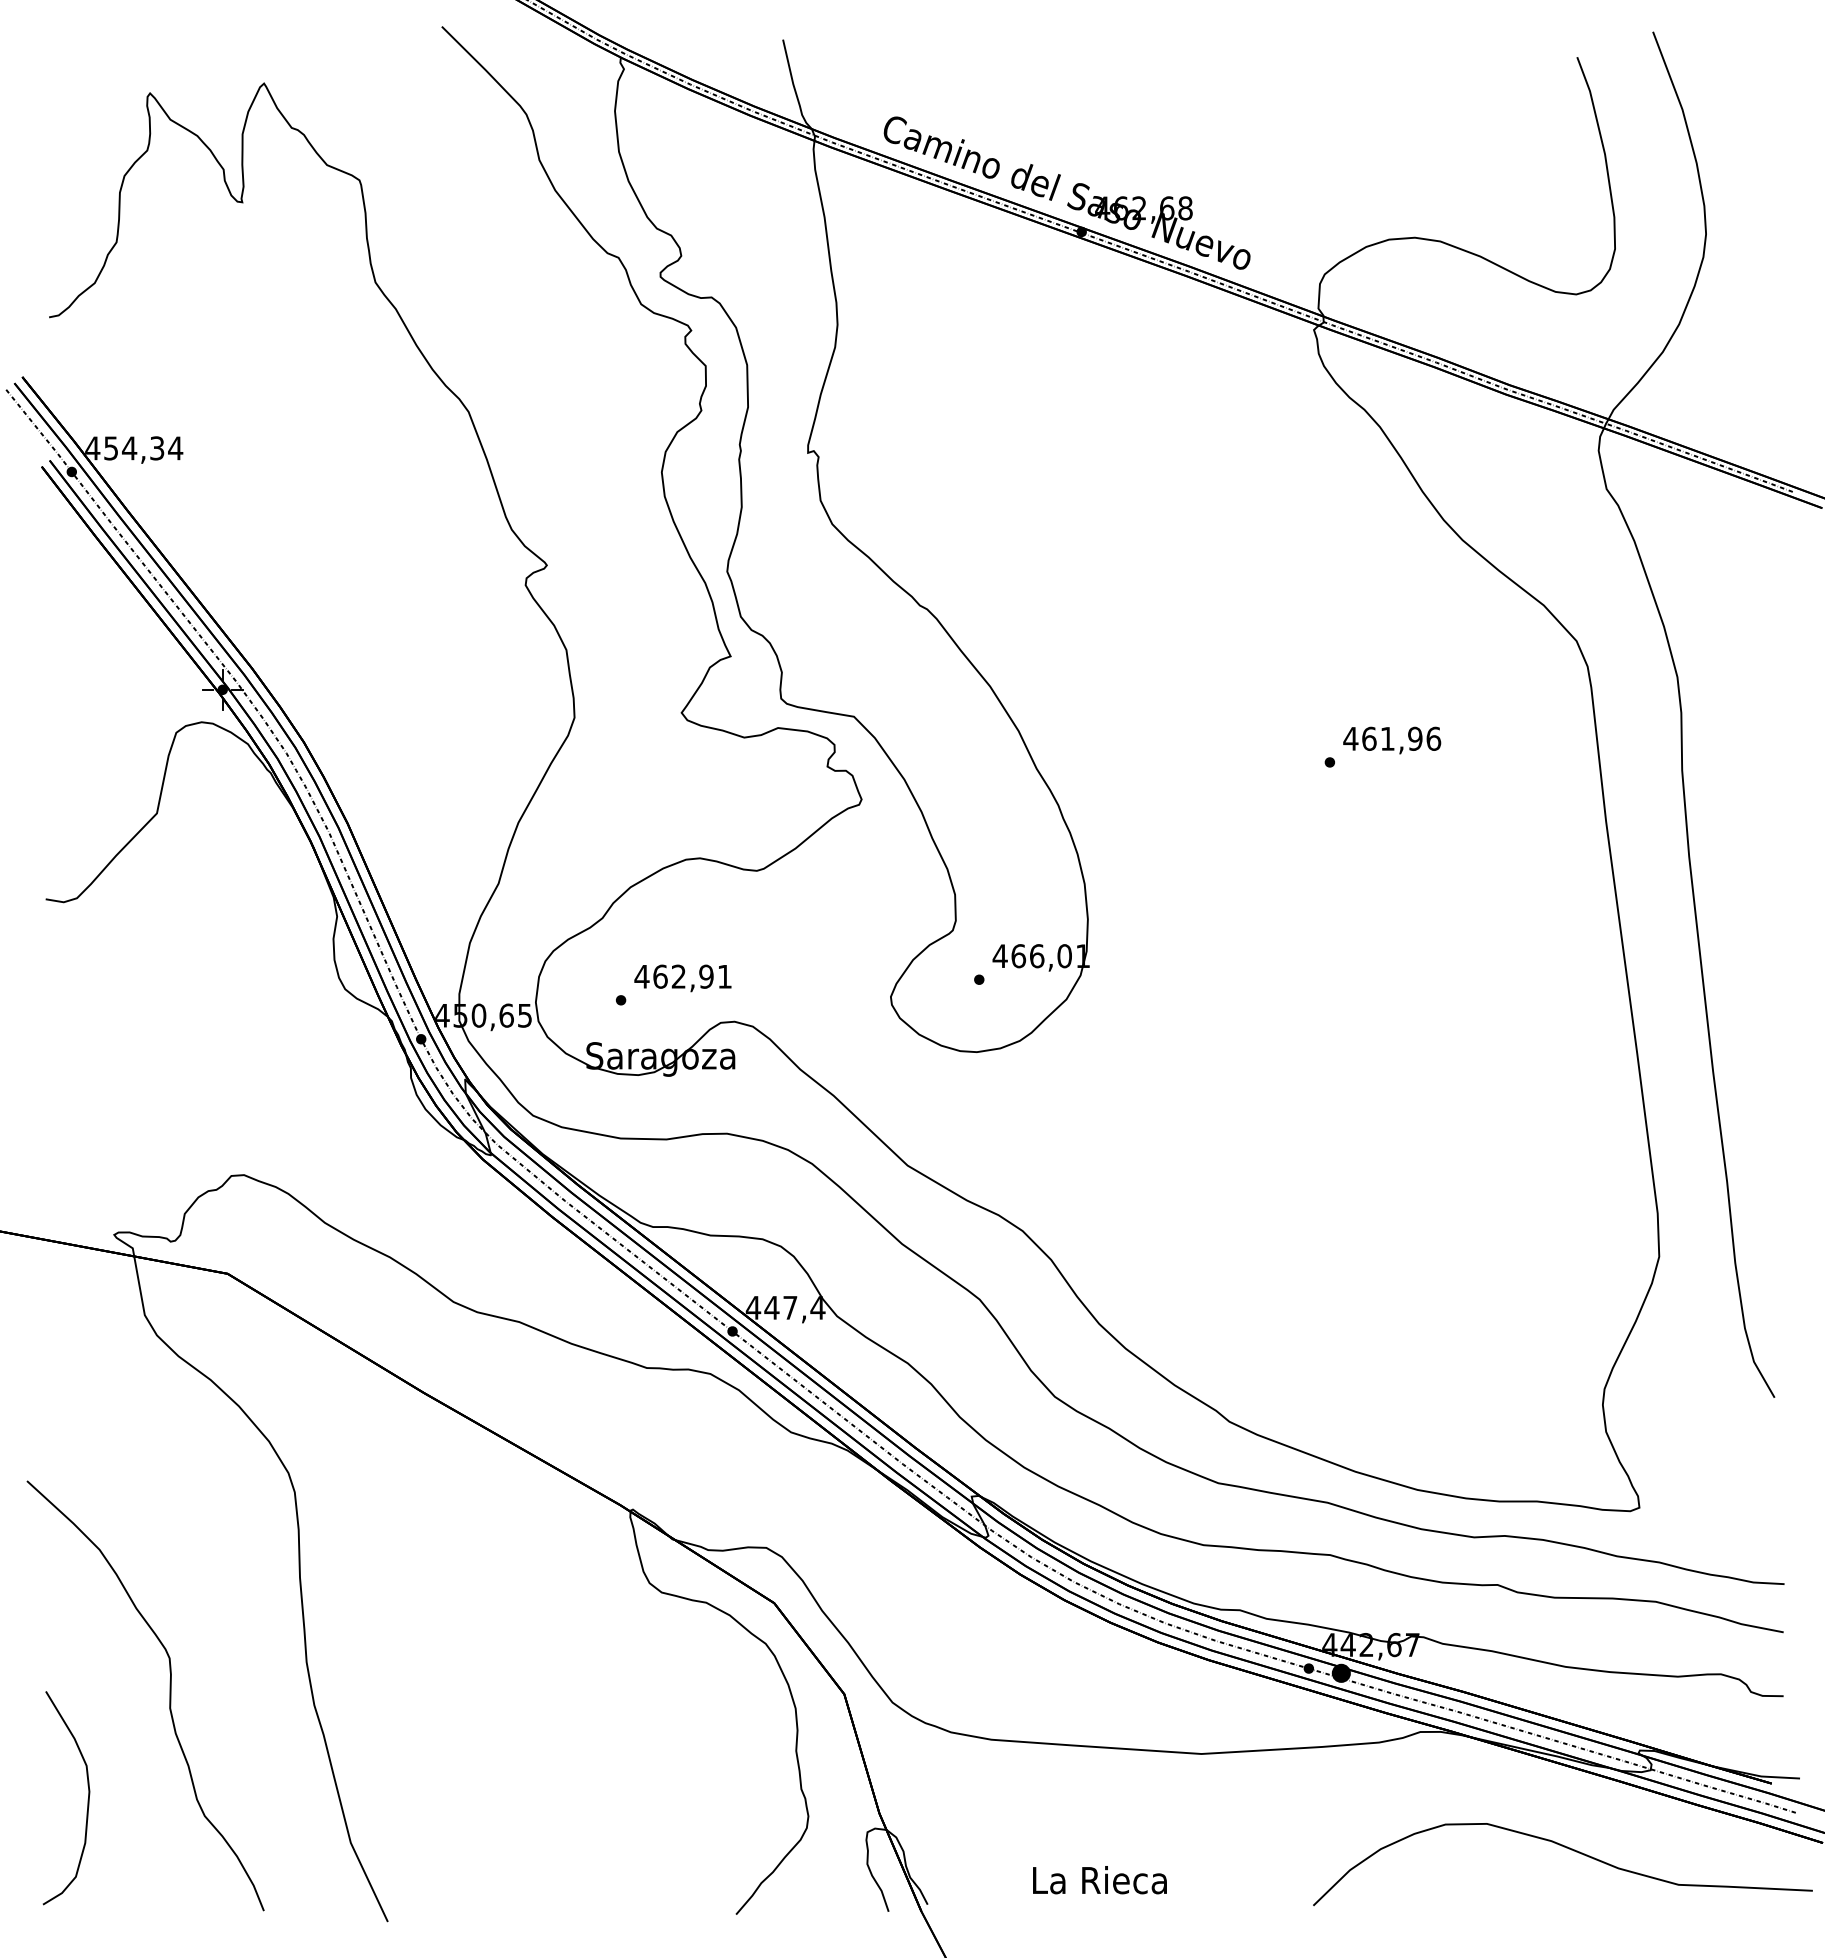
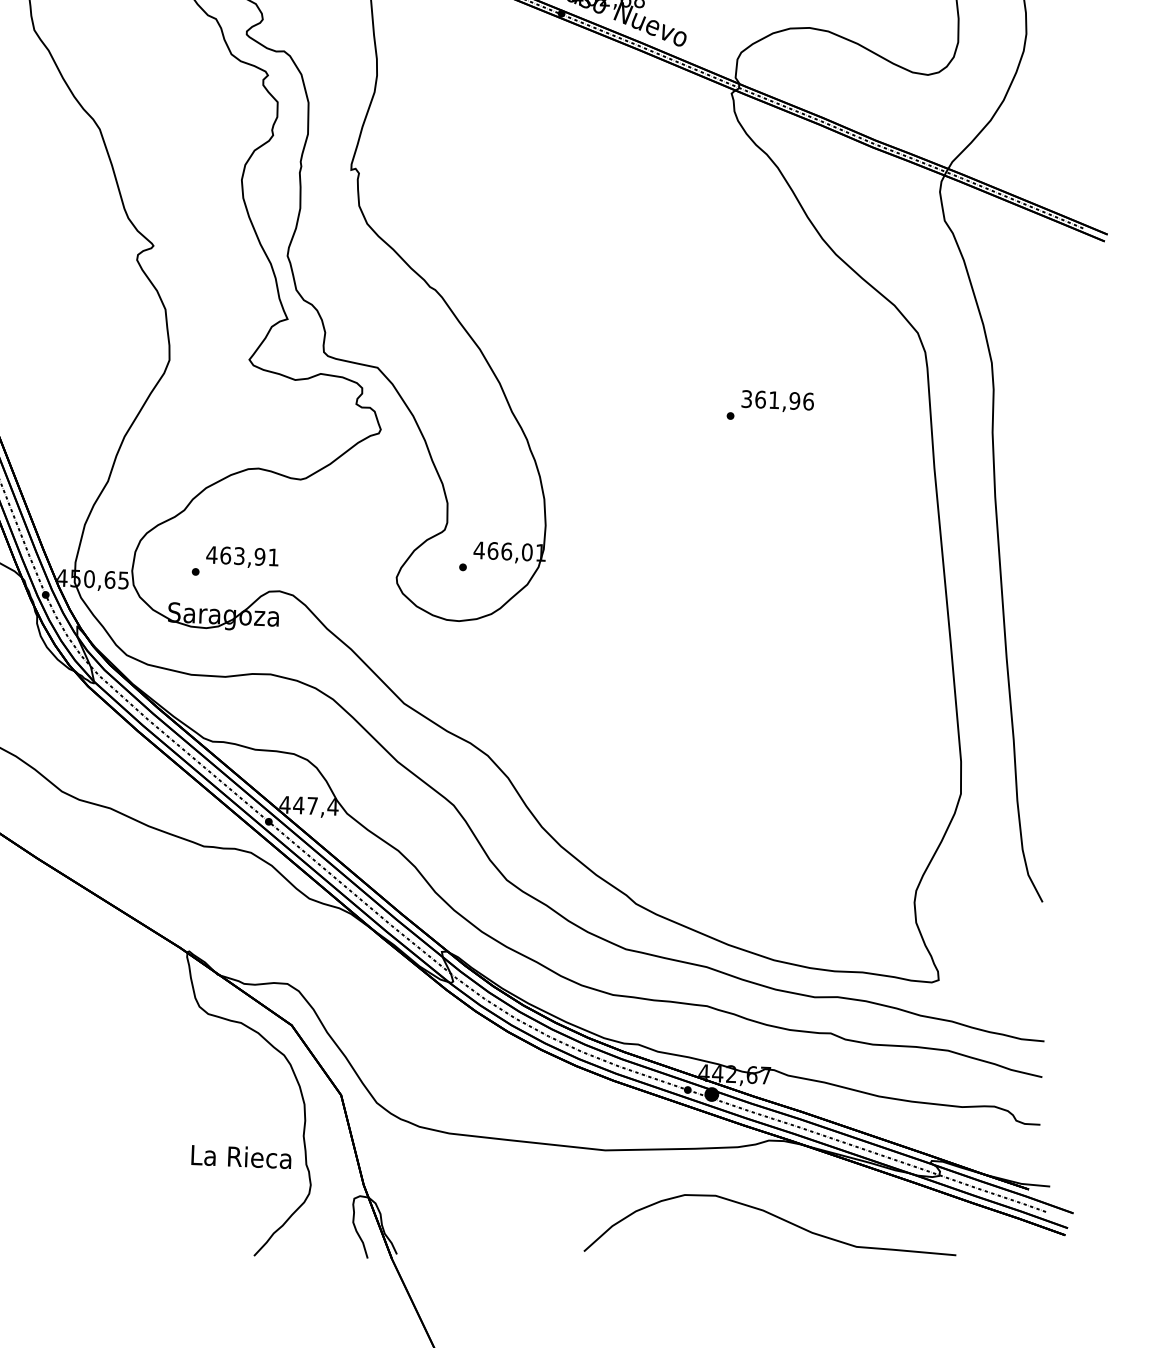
text: (1350, 738) -> (746, 398), 461,96 -> 361,96
text: (678, 976) -> (239, 555), 462,91 -> 463,91
curve: (1566, 1848) -> (774, 1216), moved
text: (1099, 1880) -> (241, 1157), moved

